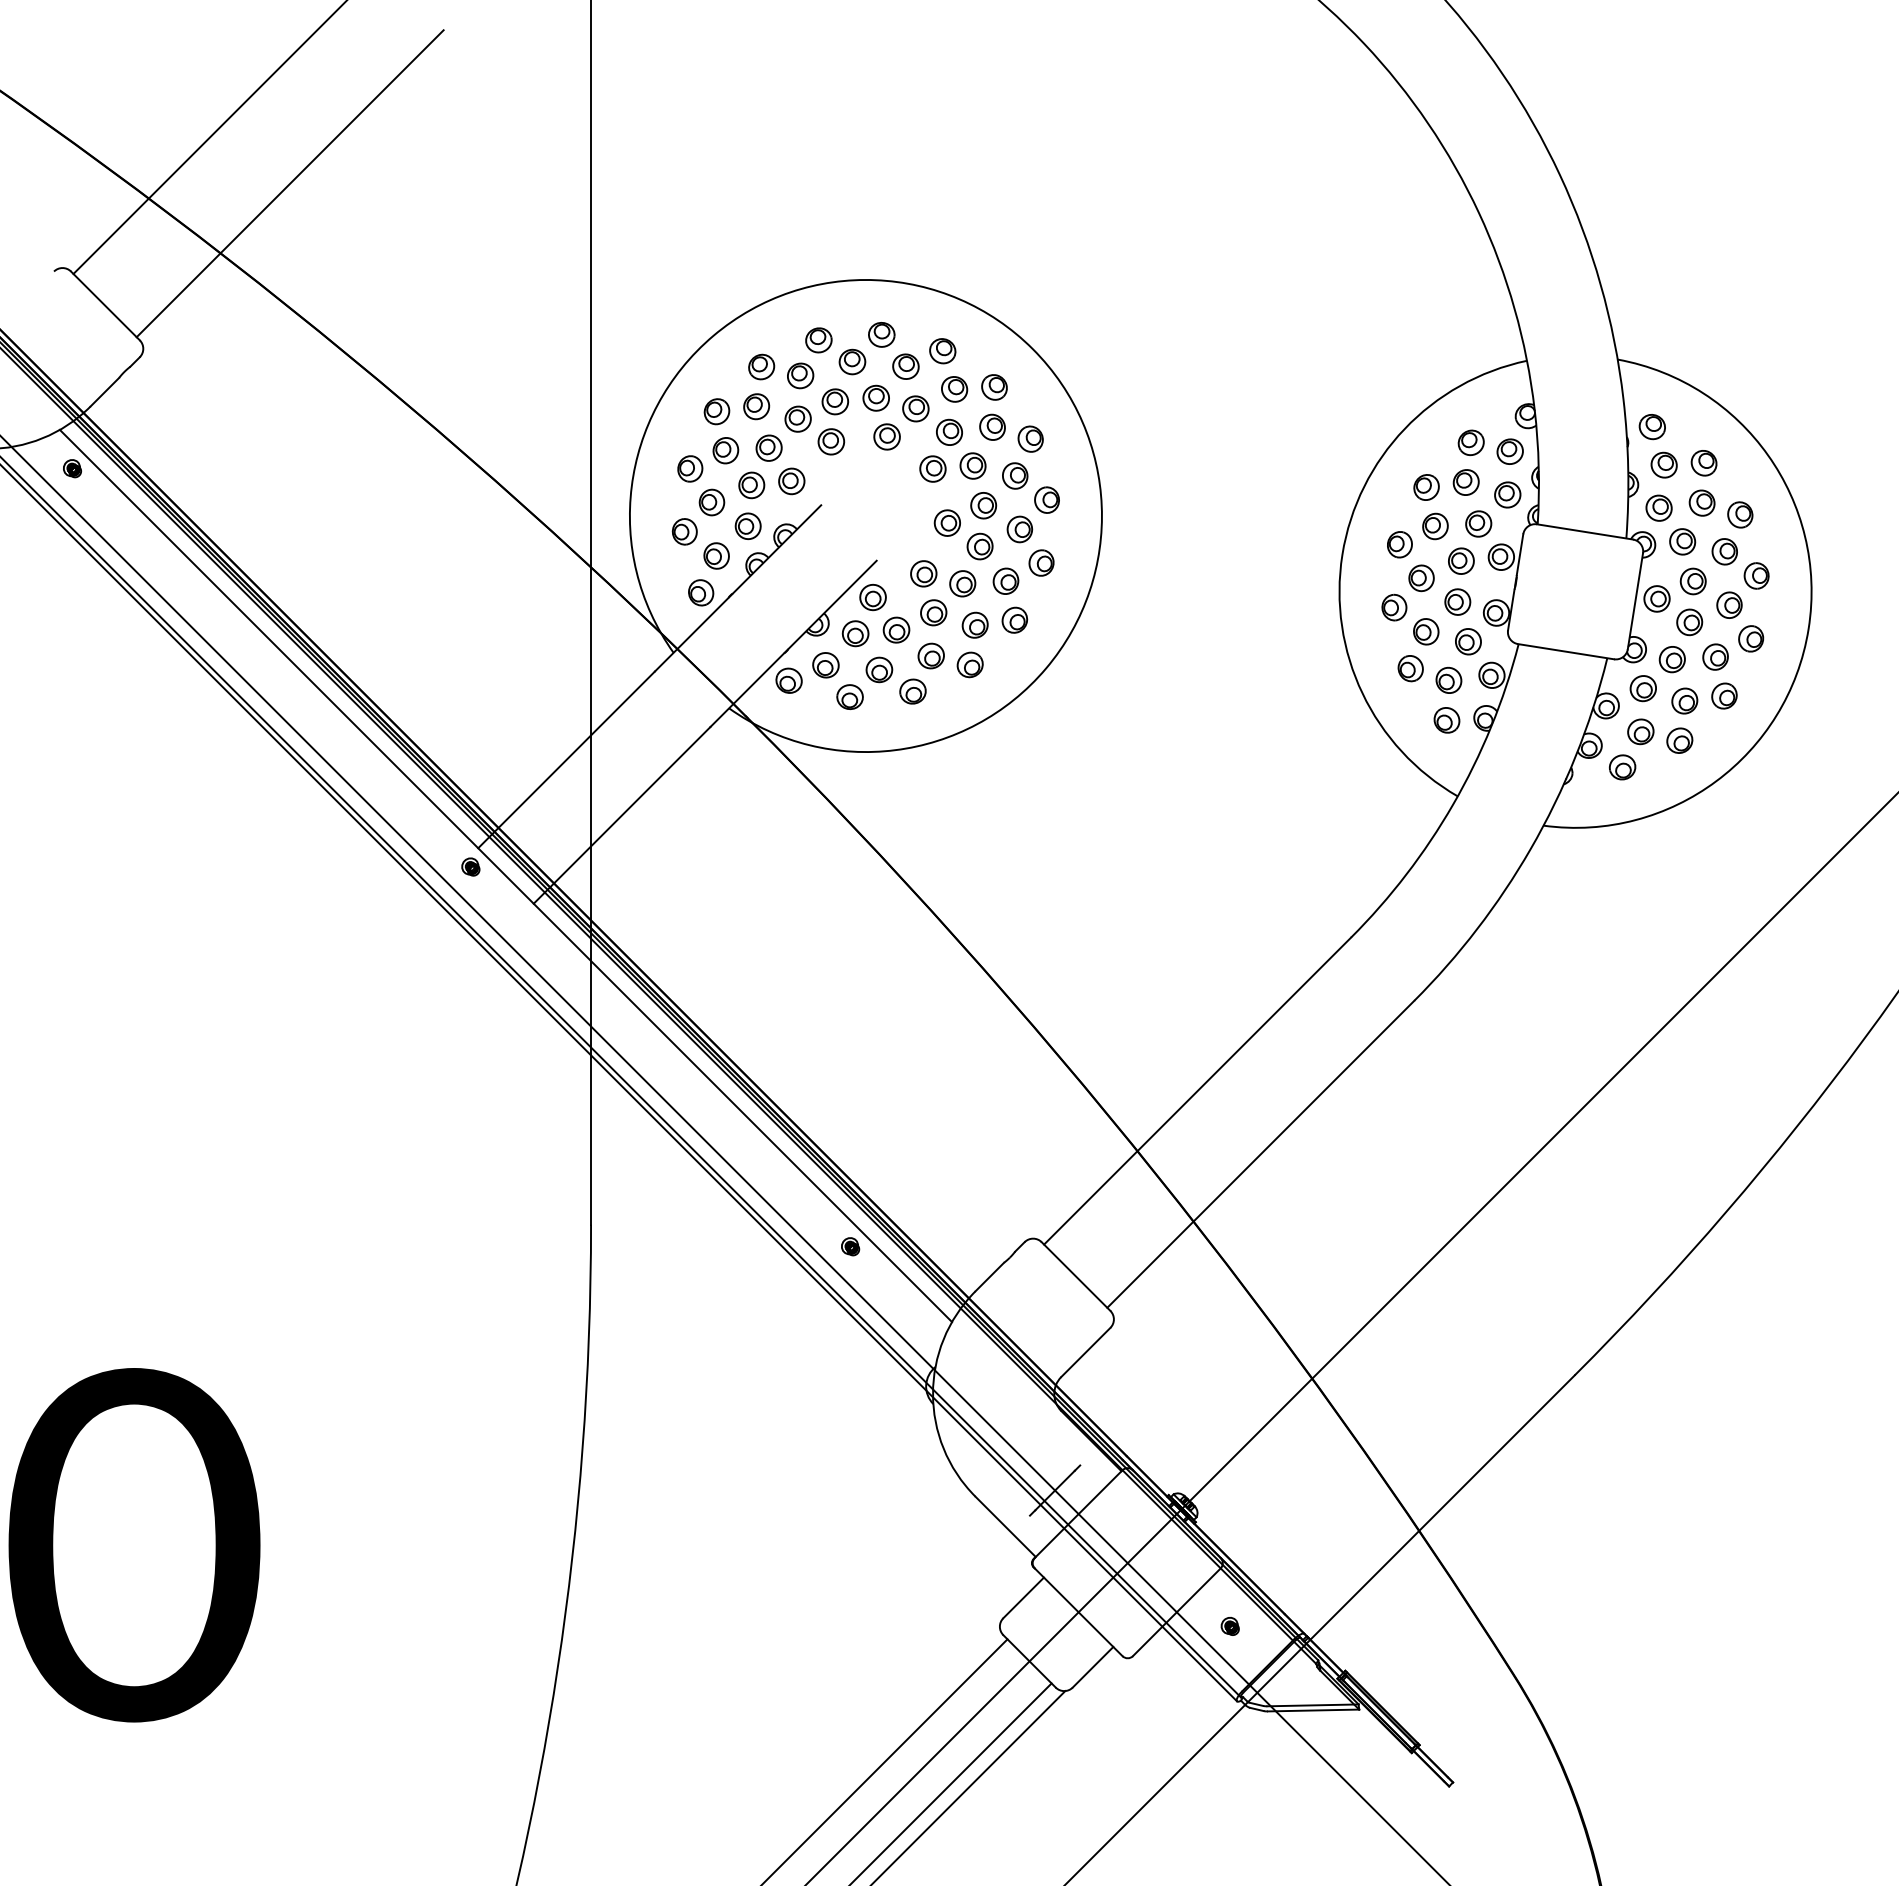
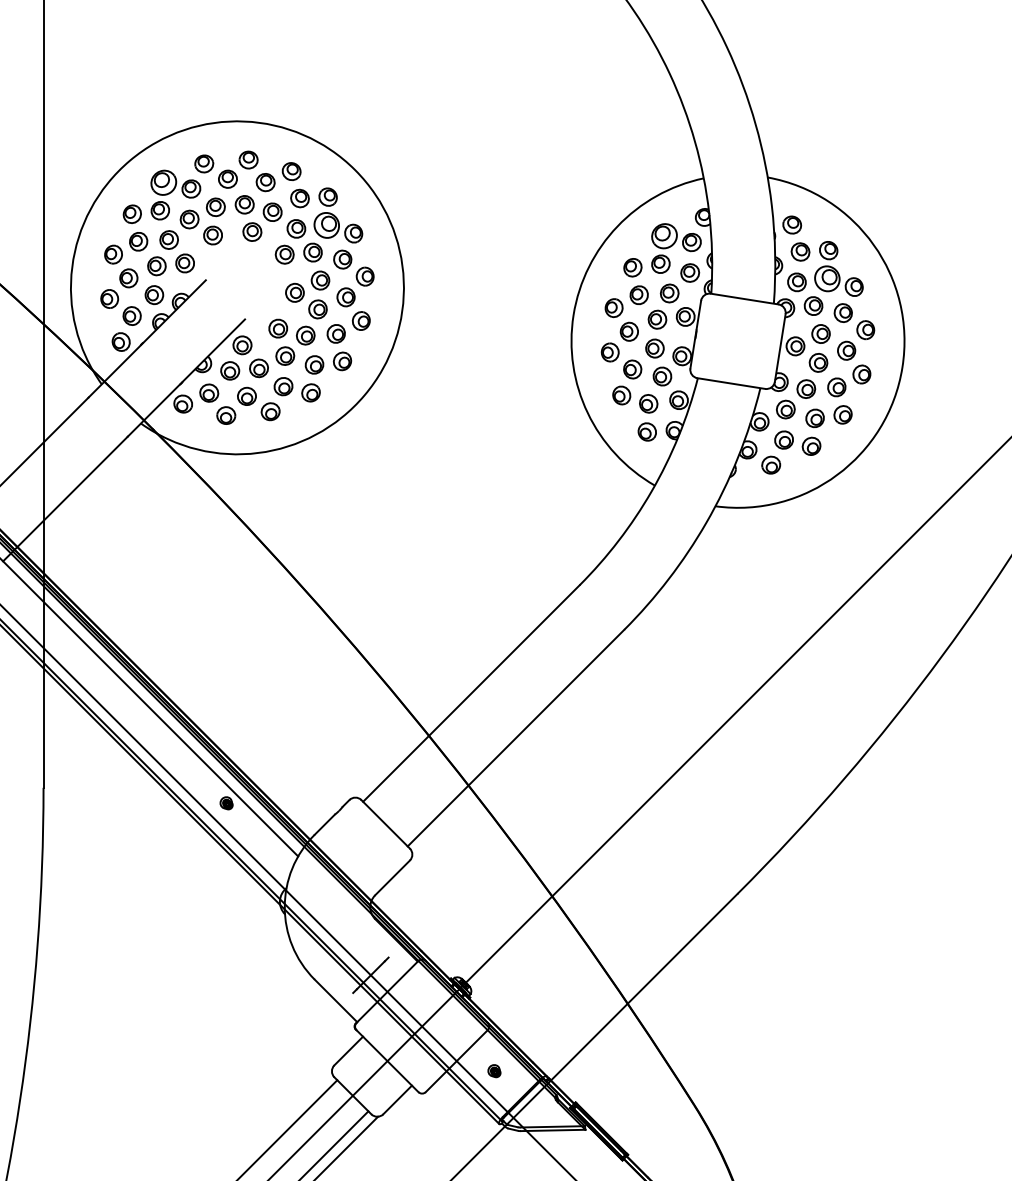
part: (761, 366) -> (163, 182), size x1.4
part: (992, 426) -> (326, 224), size x1.4
part: (1470, 442) -> (663, 236), size x1.4
part: (1701, 502) -> (826, 278), size x1.4

